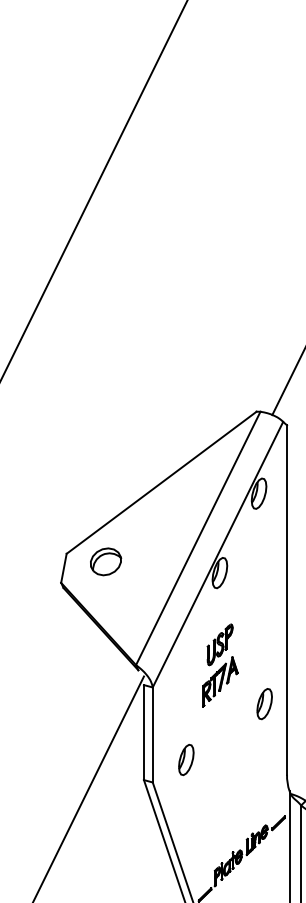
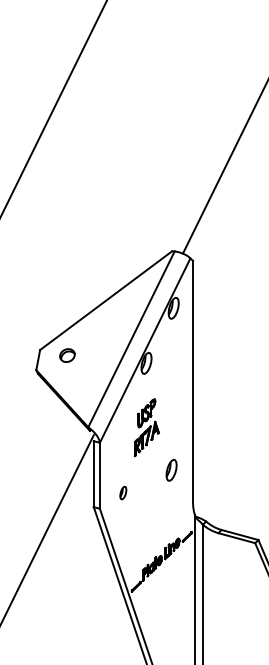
part: (106, 561) -> (67, 355), size x0.7
part: (264, 702) -> (171, 469), moved
part: (186, 759) -> (123, 492), size x0.6

